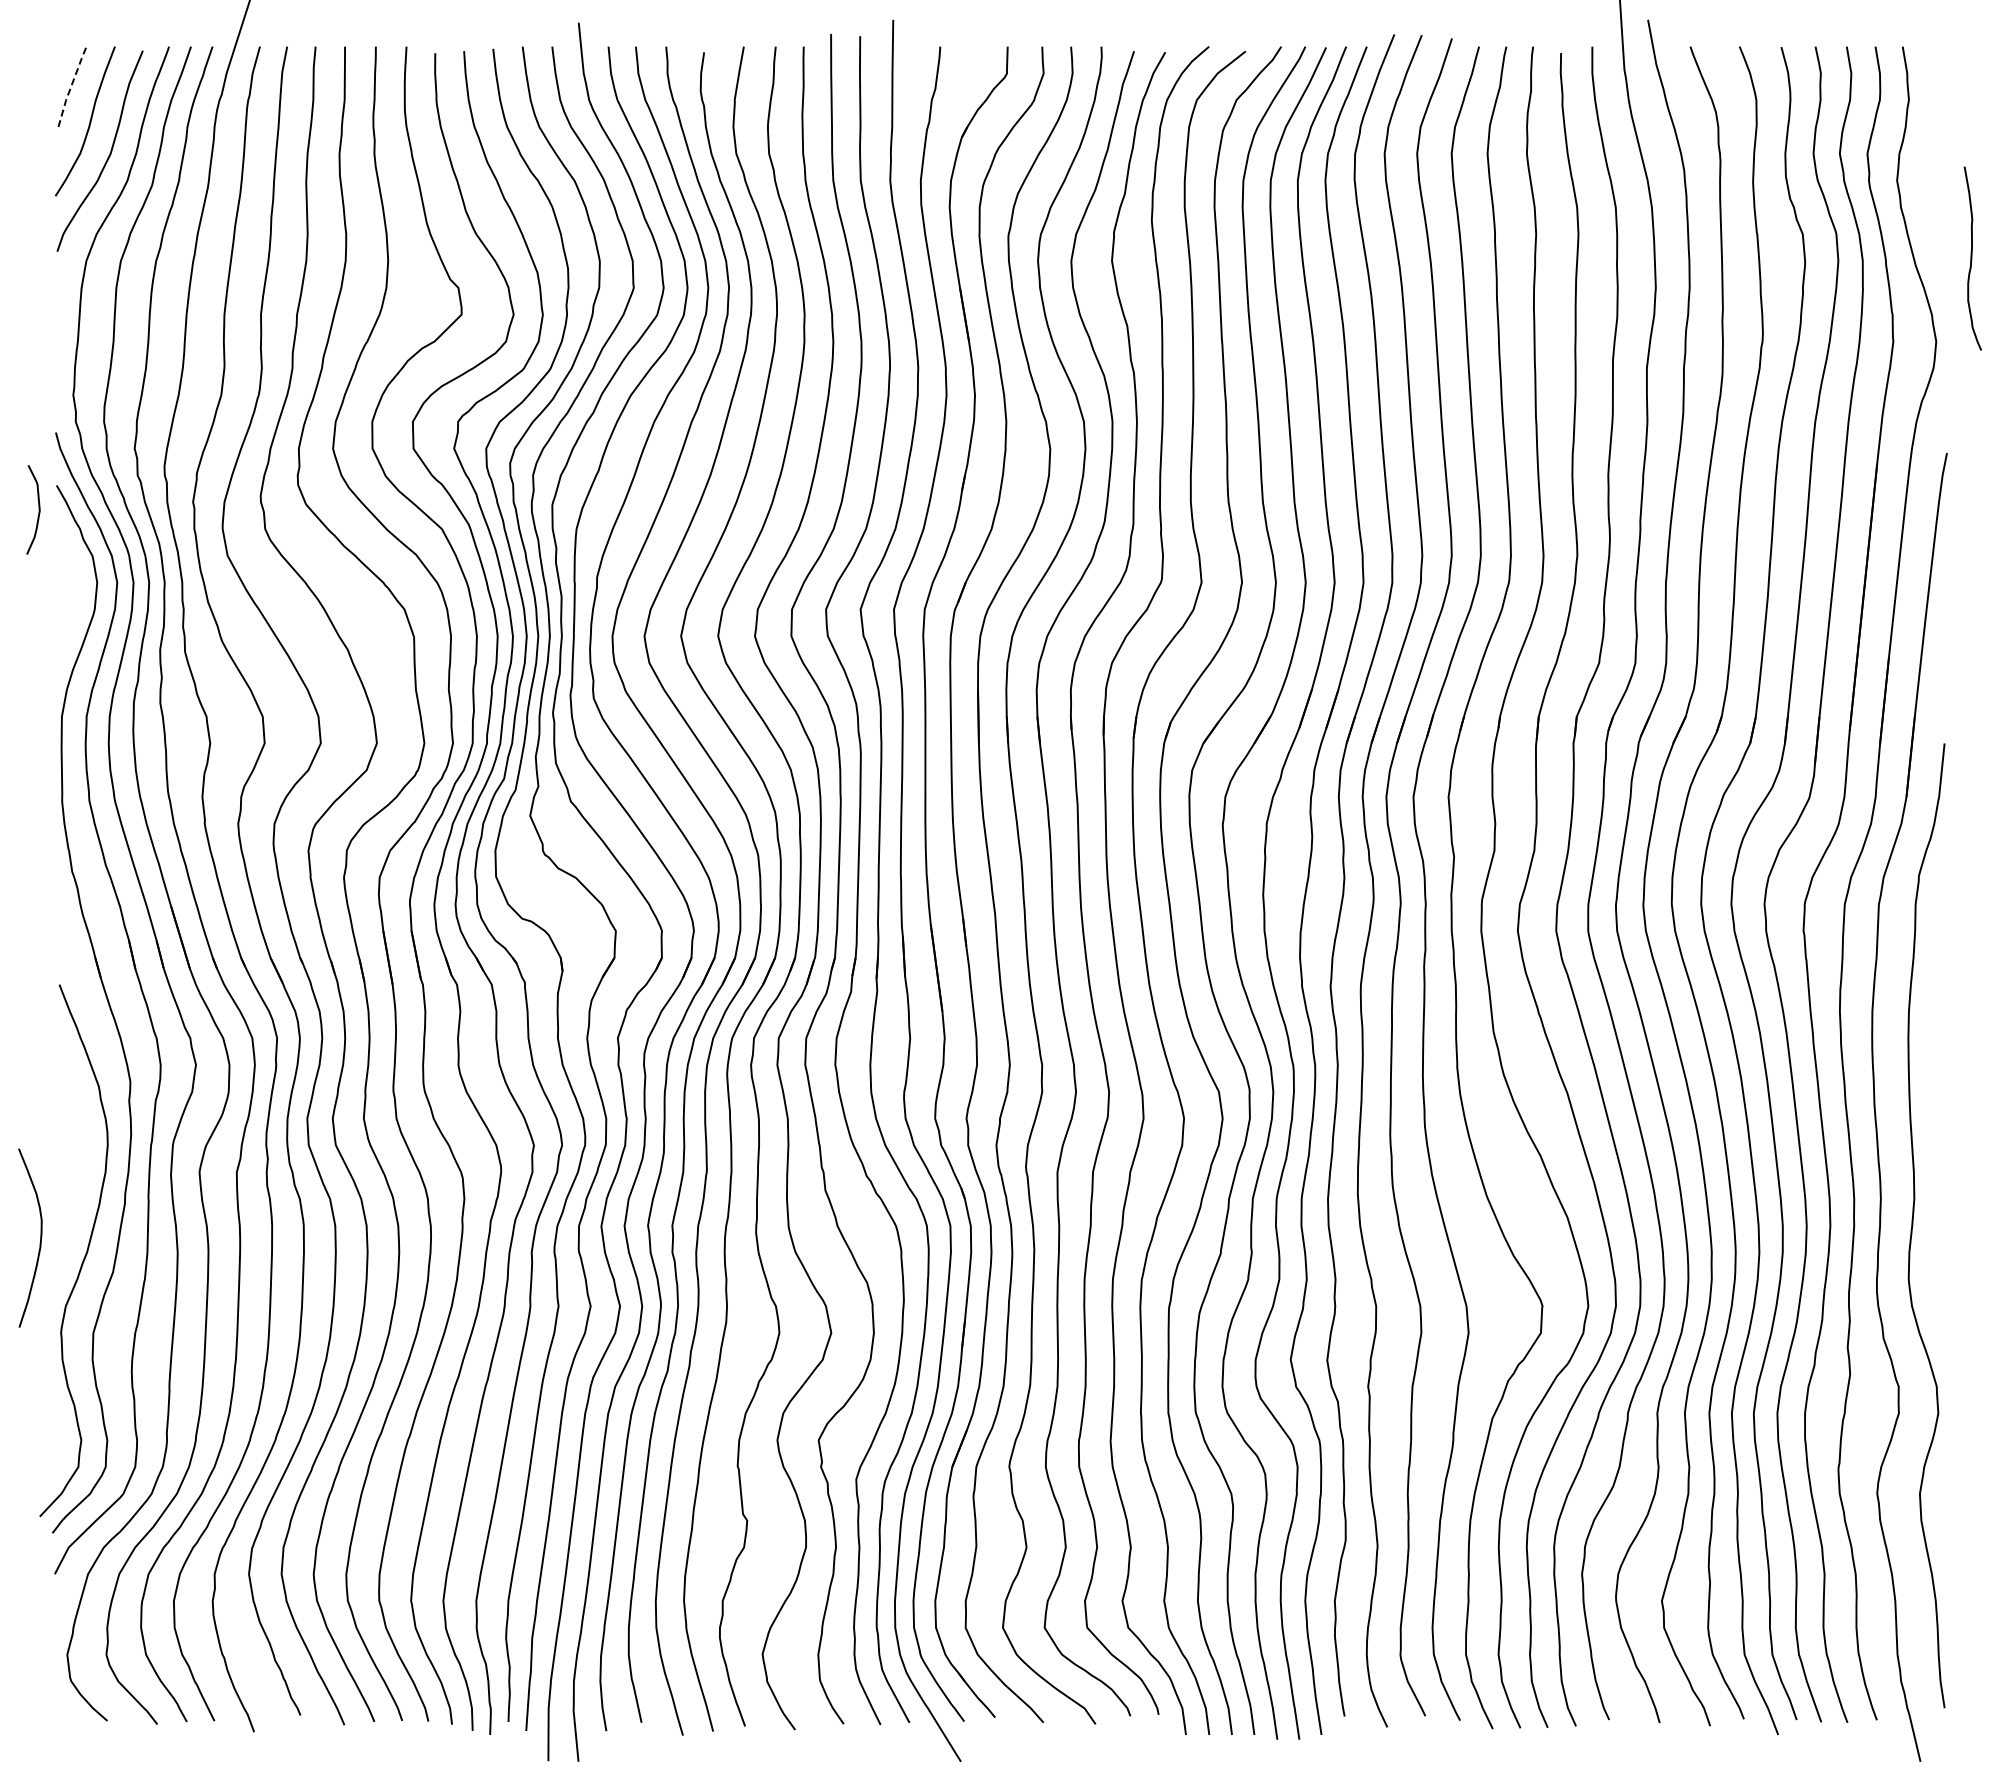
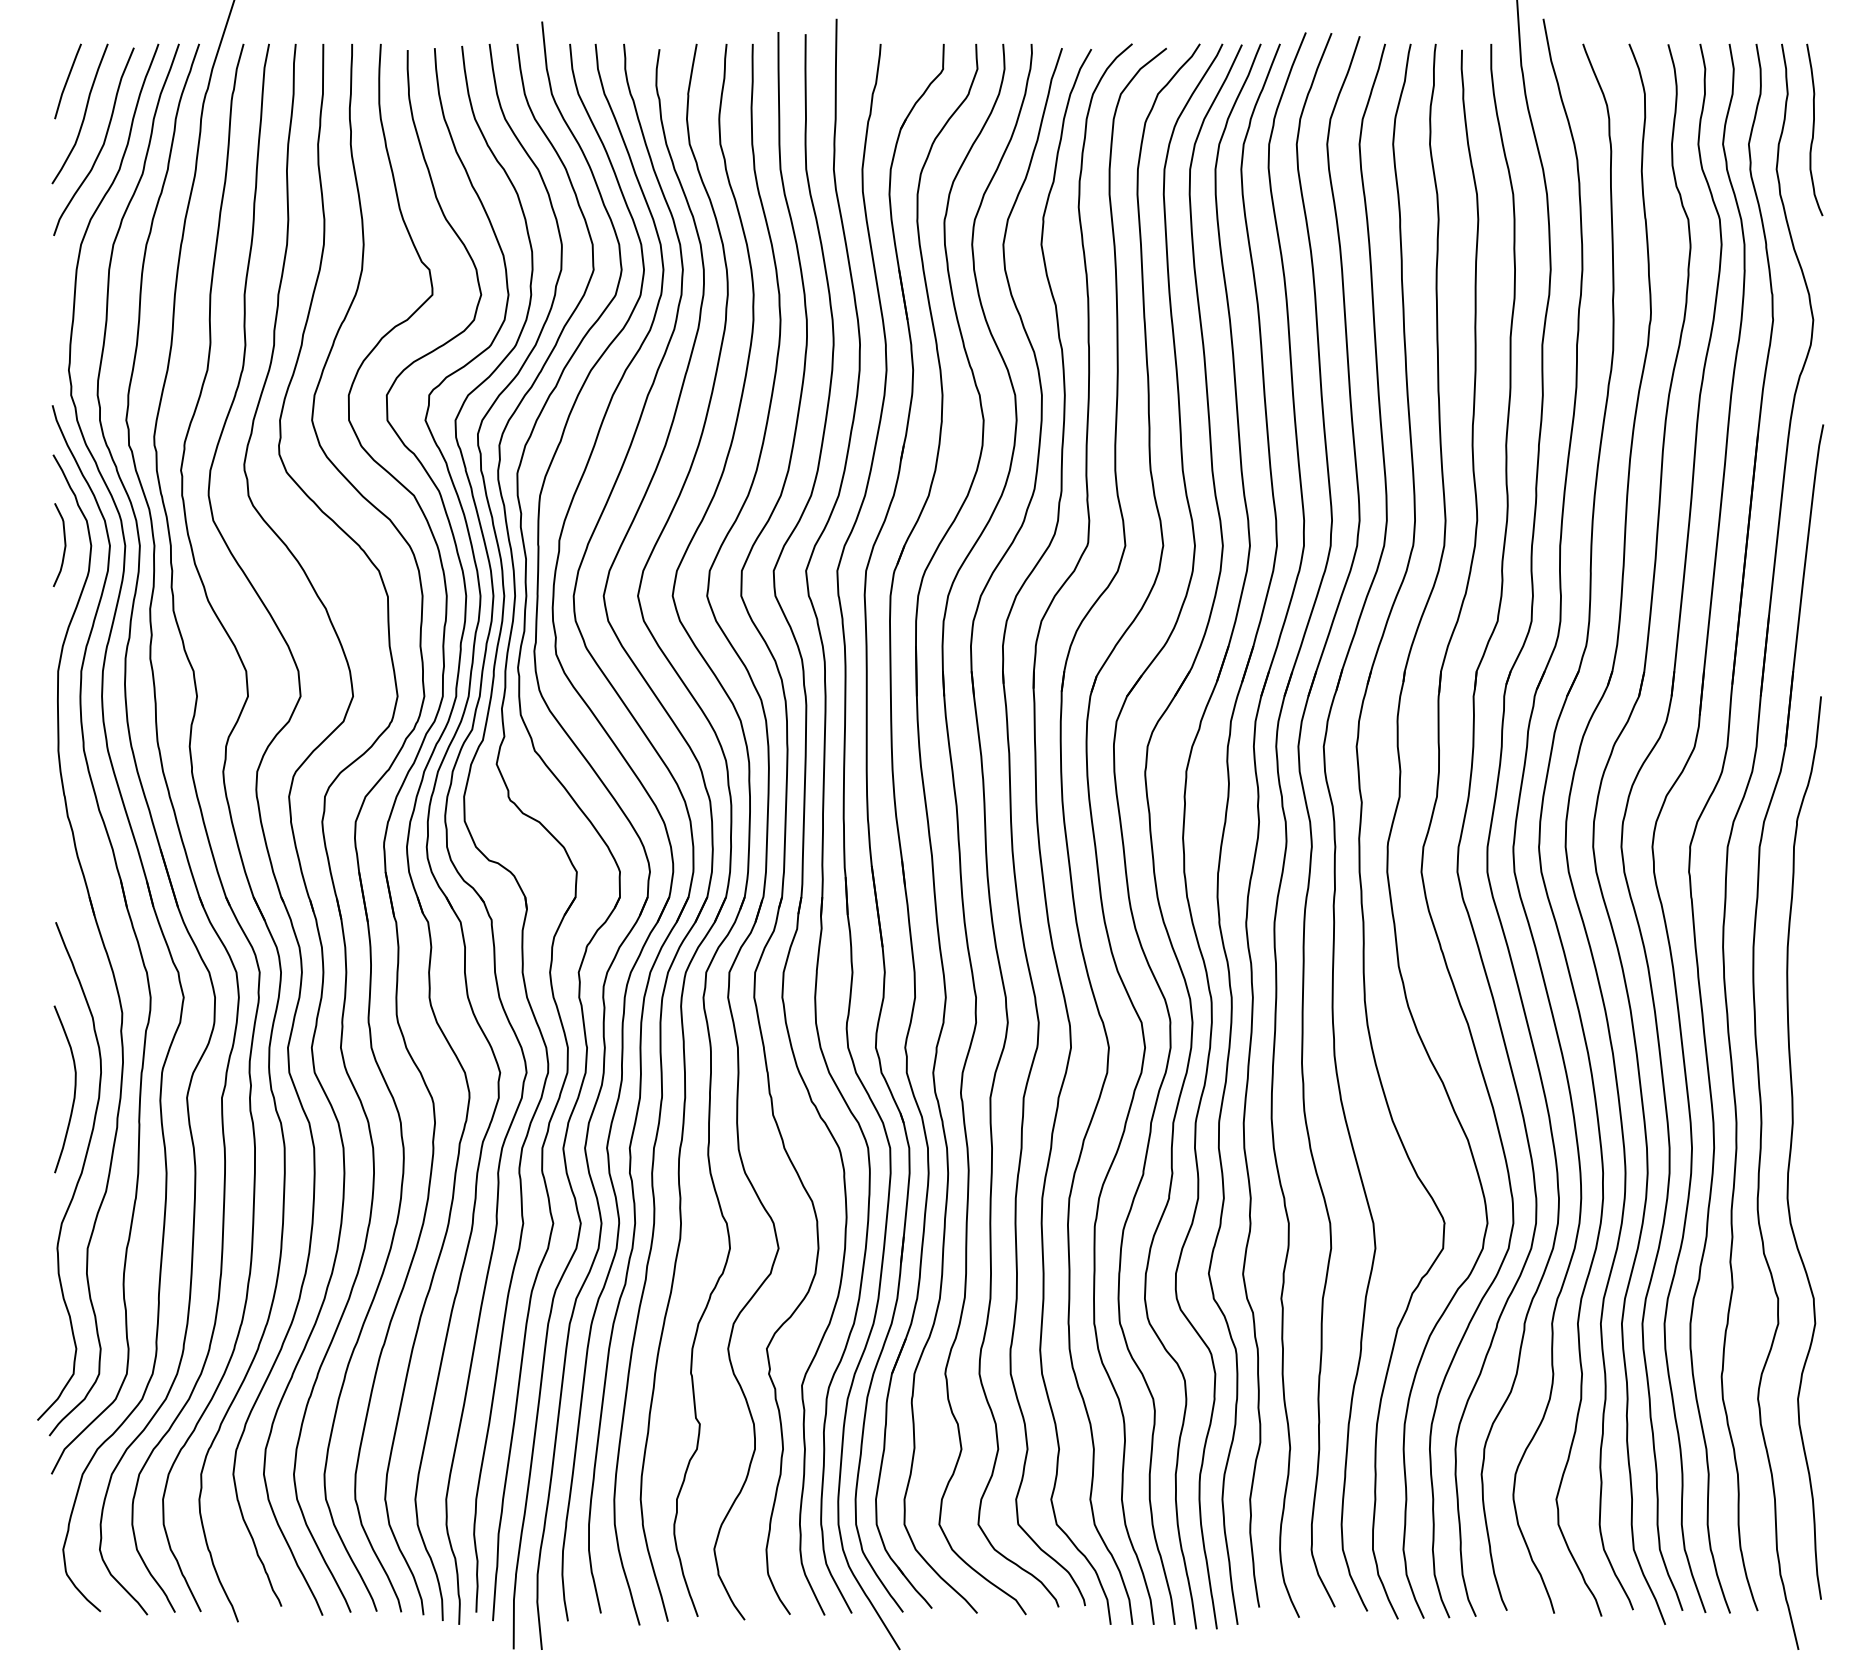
line: (71, 86) -> (67, 81), dashed -> solid
curve: (1972, 258) -> (1814, 129), moved
curve: (38, 509) -> (64, 544), moved
curve: (40, 1237) -> (74, 1088), moved

